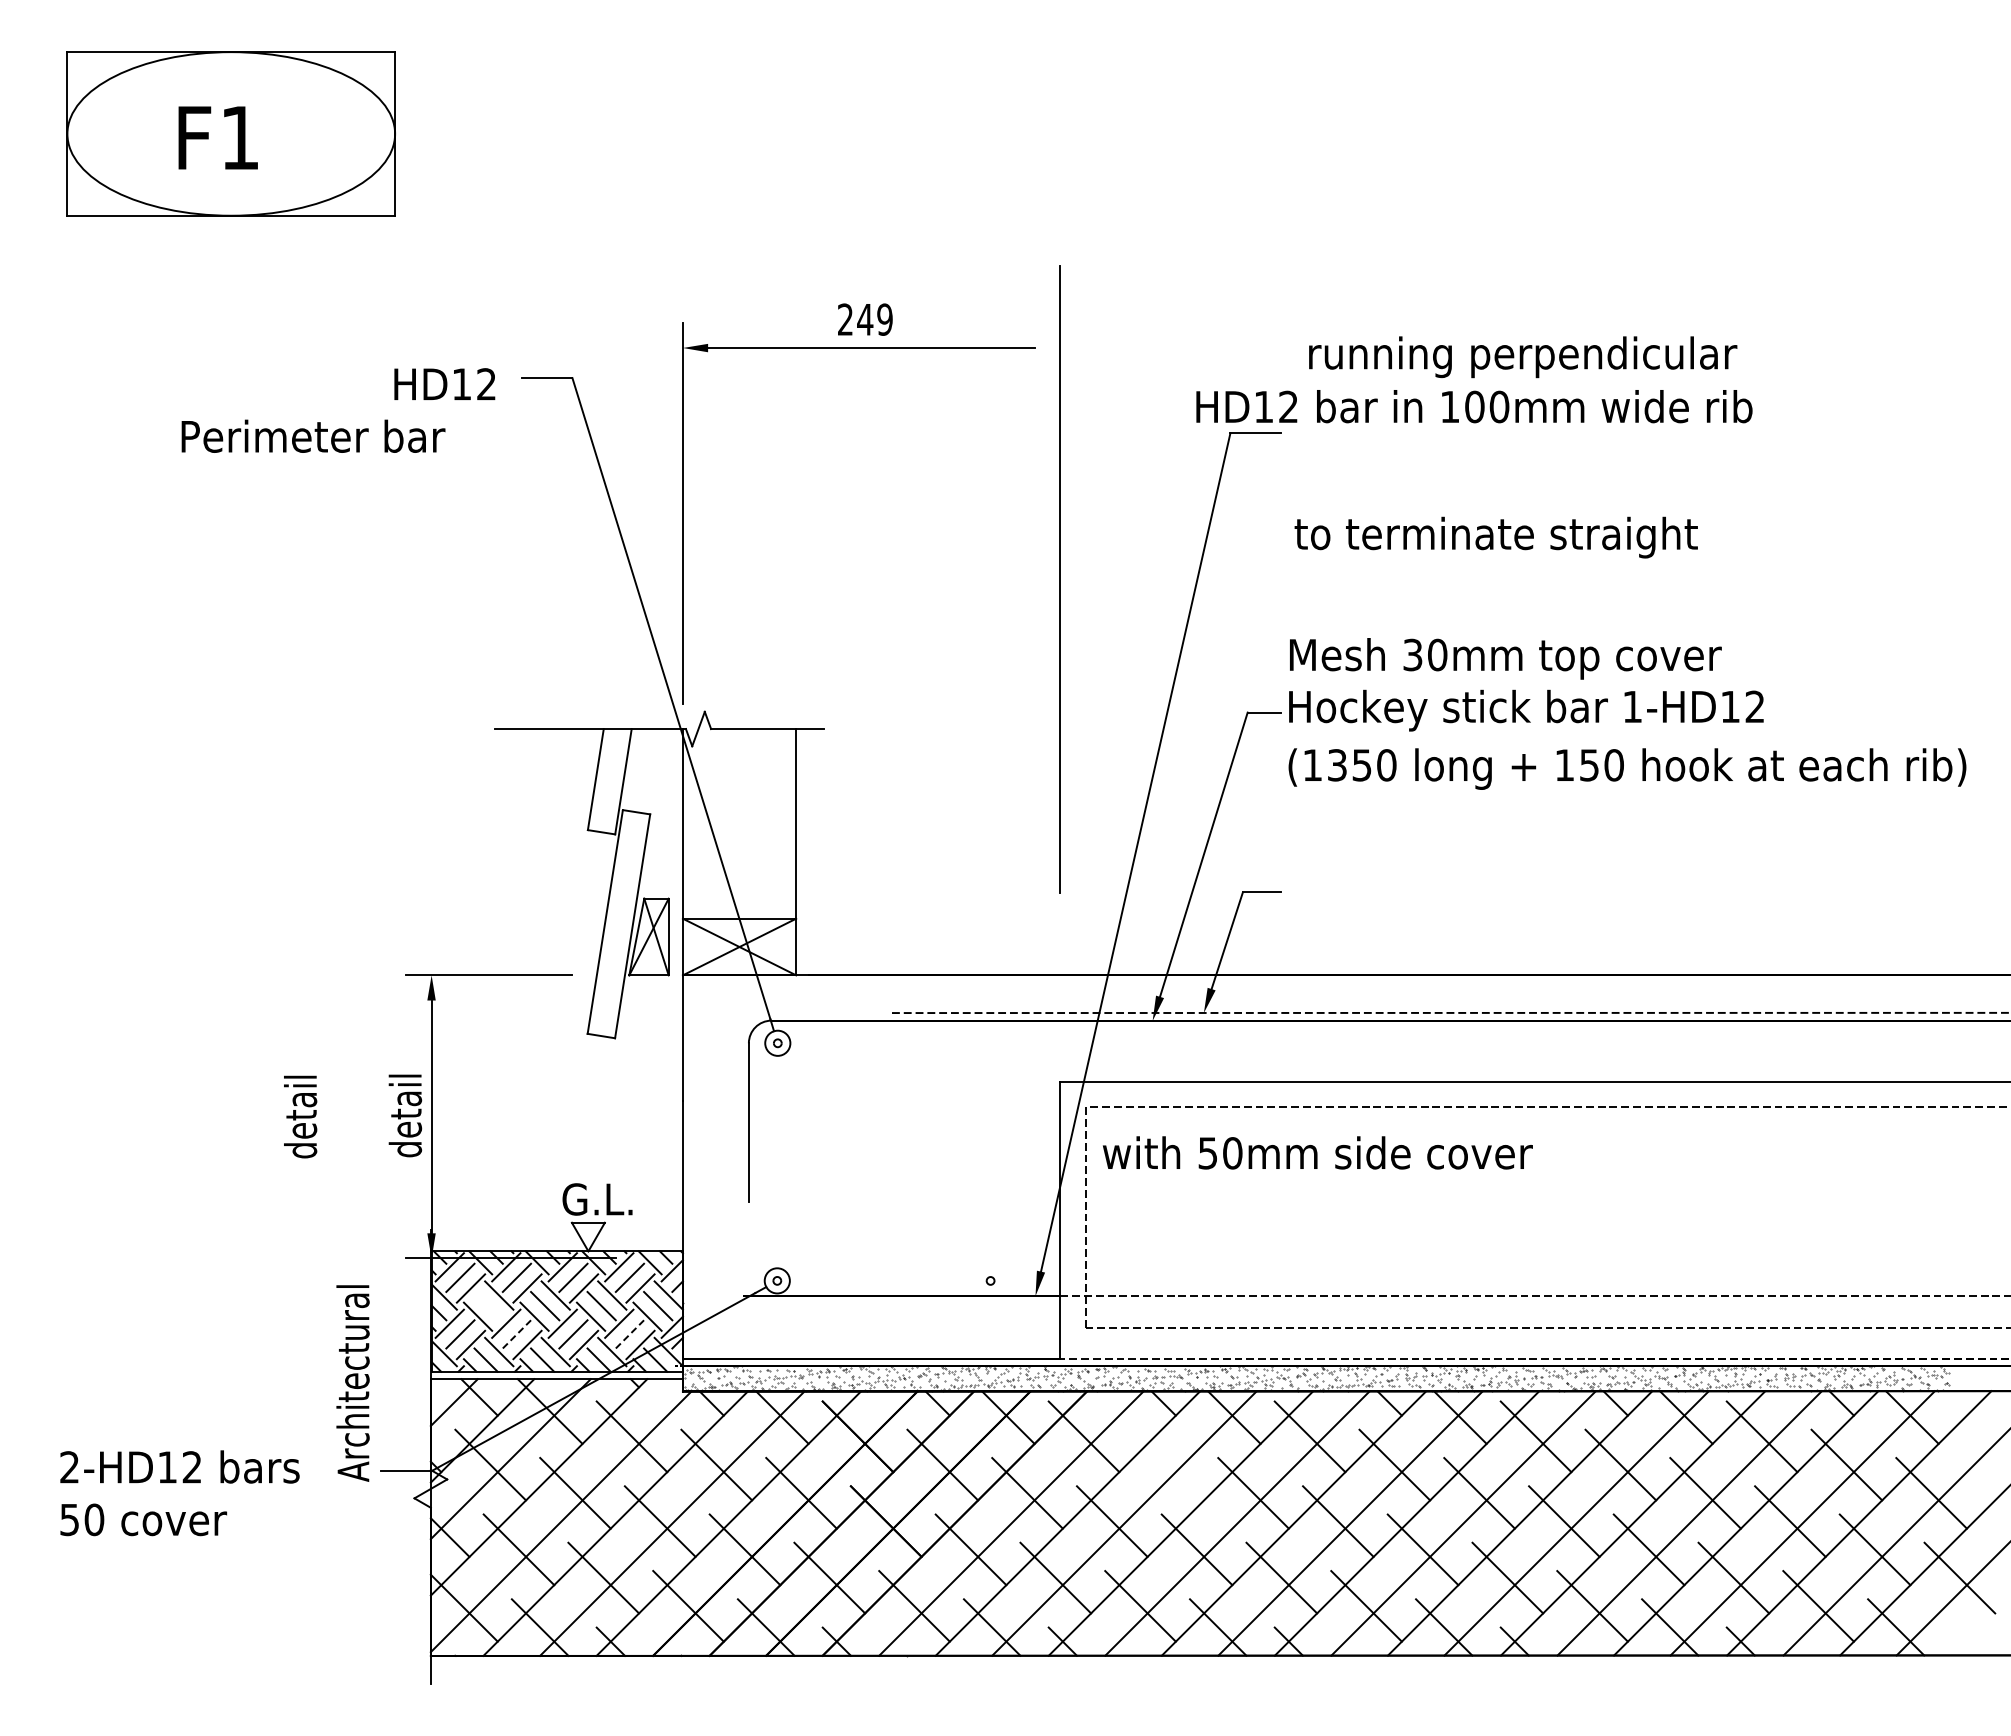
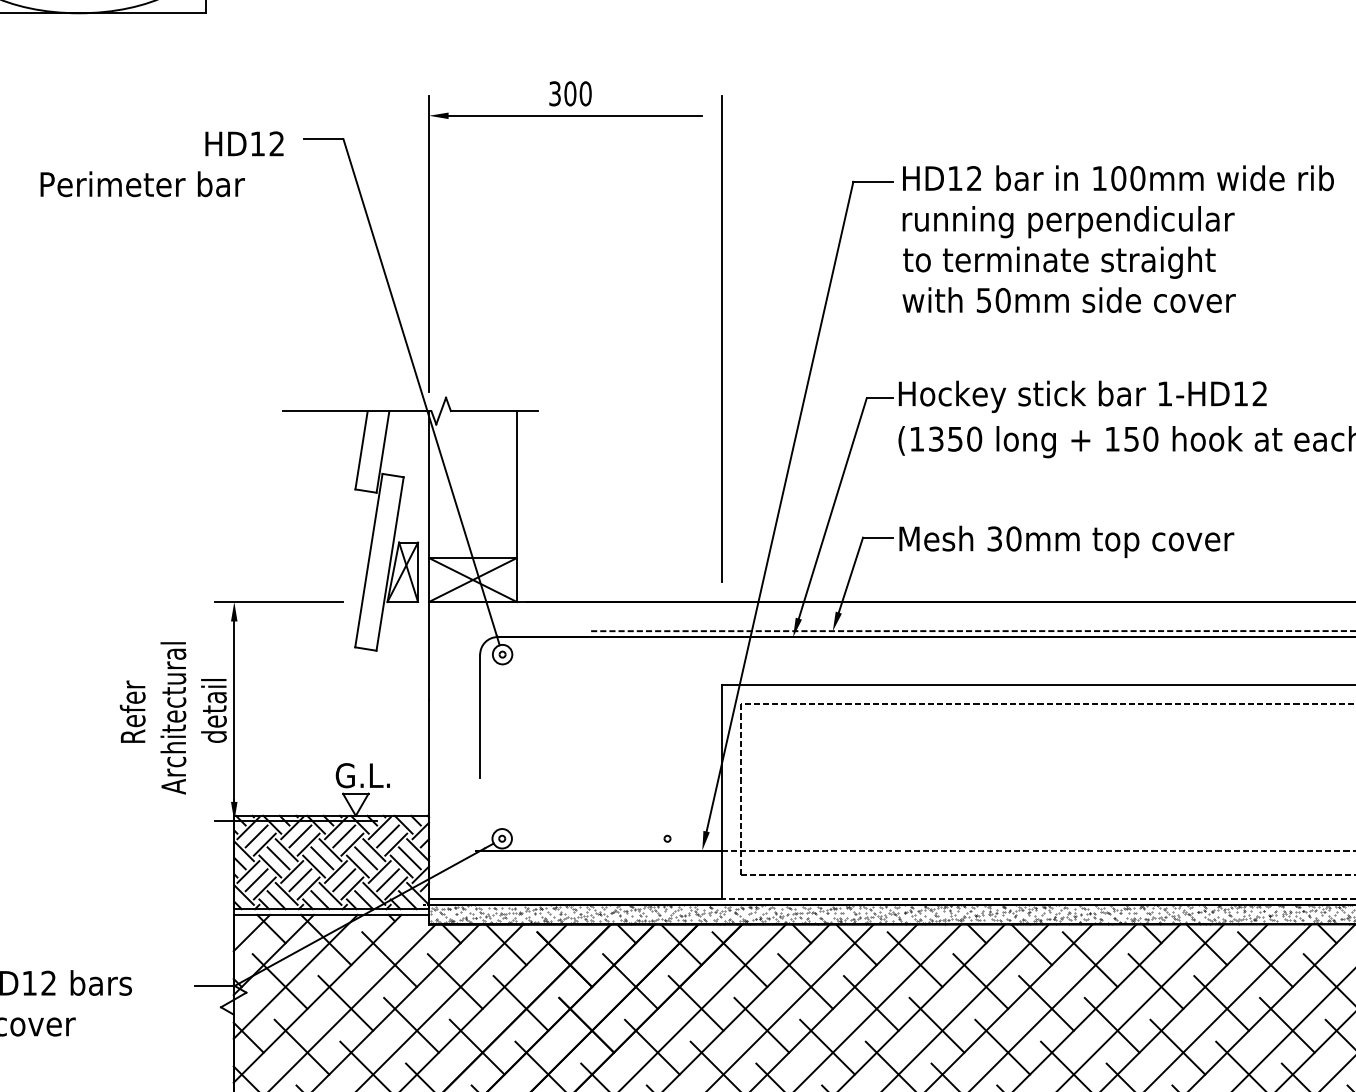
text: (865, 319) -> (570, 93), 249 -> 300
text: (1523, 357) -> (1068, 222), moved
text: (1474, 406) -> (1118, 178), moved
line: (1059, 579) -> (720, 339), moved
text: (1505, 658) -> (1066, 541), moved
text: (300, 1116) -> (132, 711), detail -> Refer
text: (1317, 1152) -> (1068, 299), moved
line: (488, 1305) -> (278, 857), added
line: (516, 1334) -> (300, 880), dashed -> solid
line: (629, 1334) -> (387, 880), dashed -> solid
text: (352, 1383) -> (172, 718), moved
line: (1168, 1464) -> (805, 981), added

